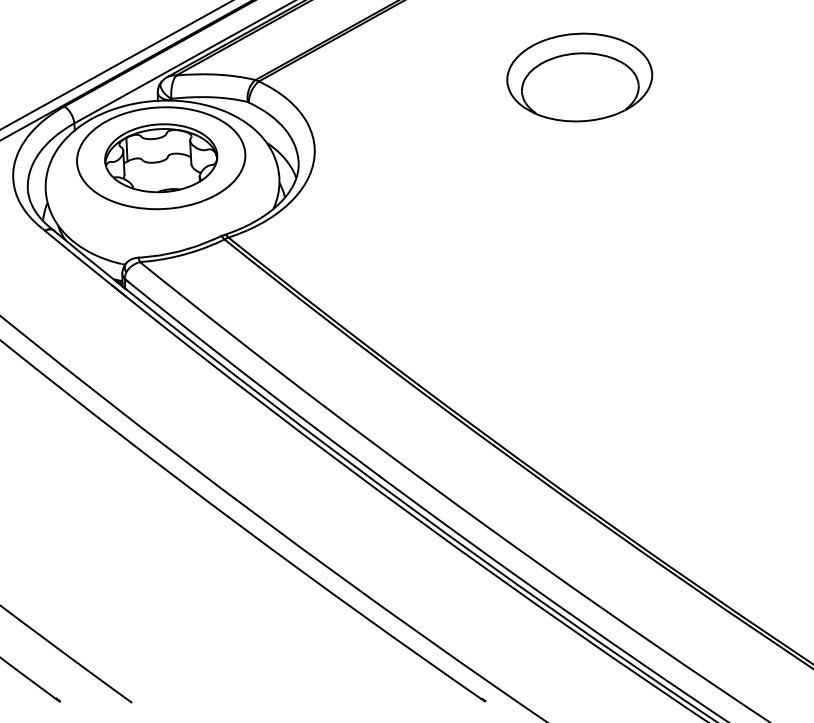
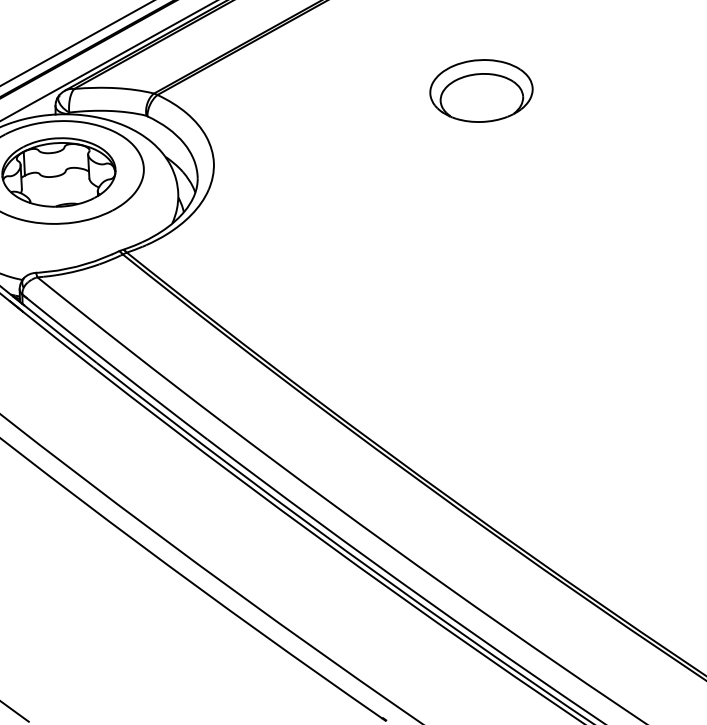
part: (579, 77) -> (481, 90), size x0.7

